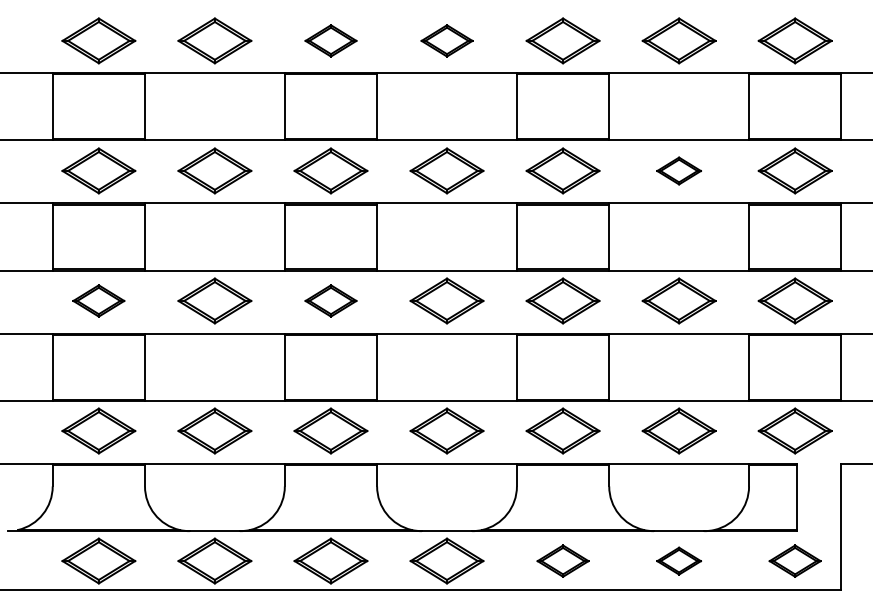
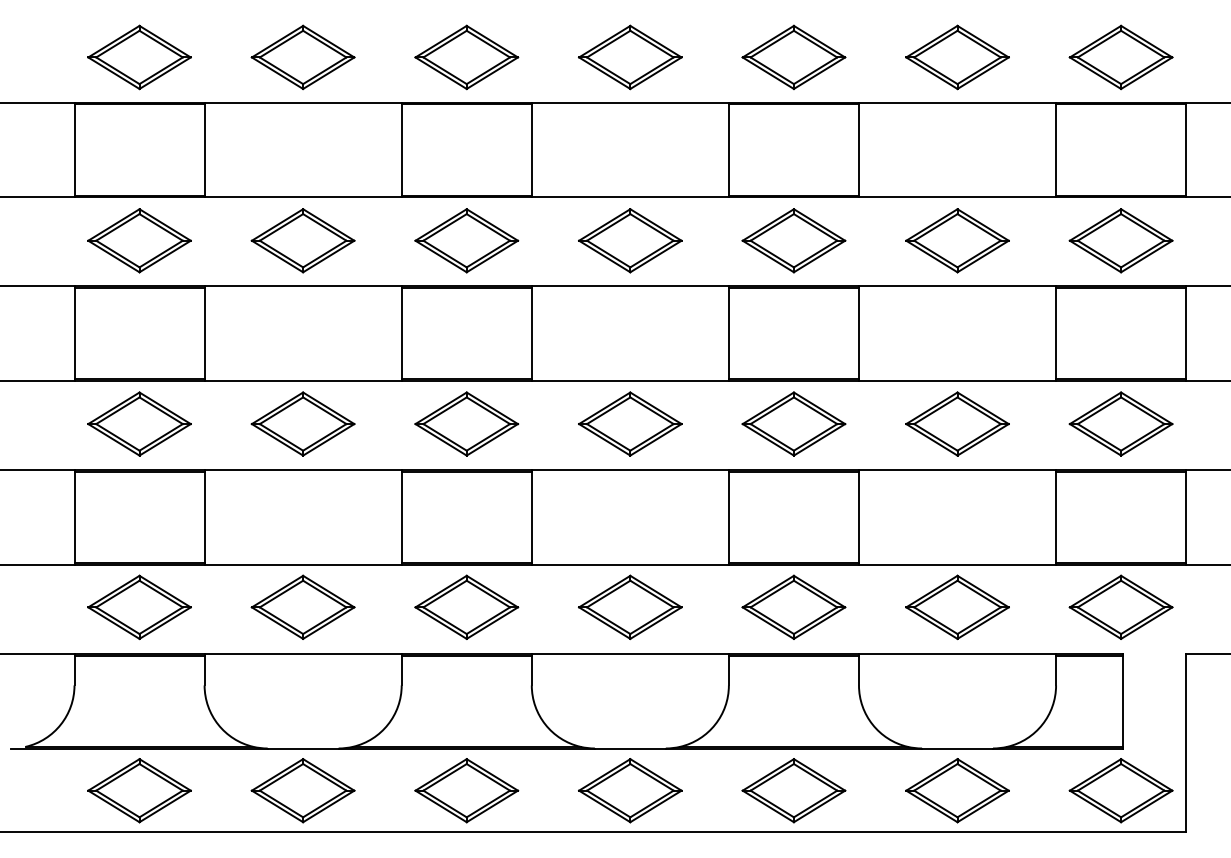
part: (330, 40) -> (466, 57), size x1.43
part: (447, 40) -> (630, 57), size x1.43
part: (679, 170) -> (957, 240), size x1.67
part: (98, 300) -> (139, 423), size x1.43
part: (330, 300) -> (466, 423), size x1.43
part: (562, 560) -> (793, 790), size x1.43
part: (679, 560) -> (957, 790), size x1.67
part: (794, 560) -> (1120, 790), size x1.43

